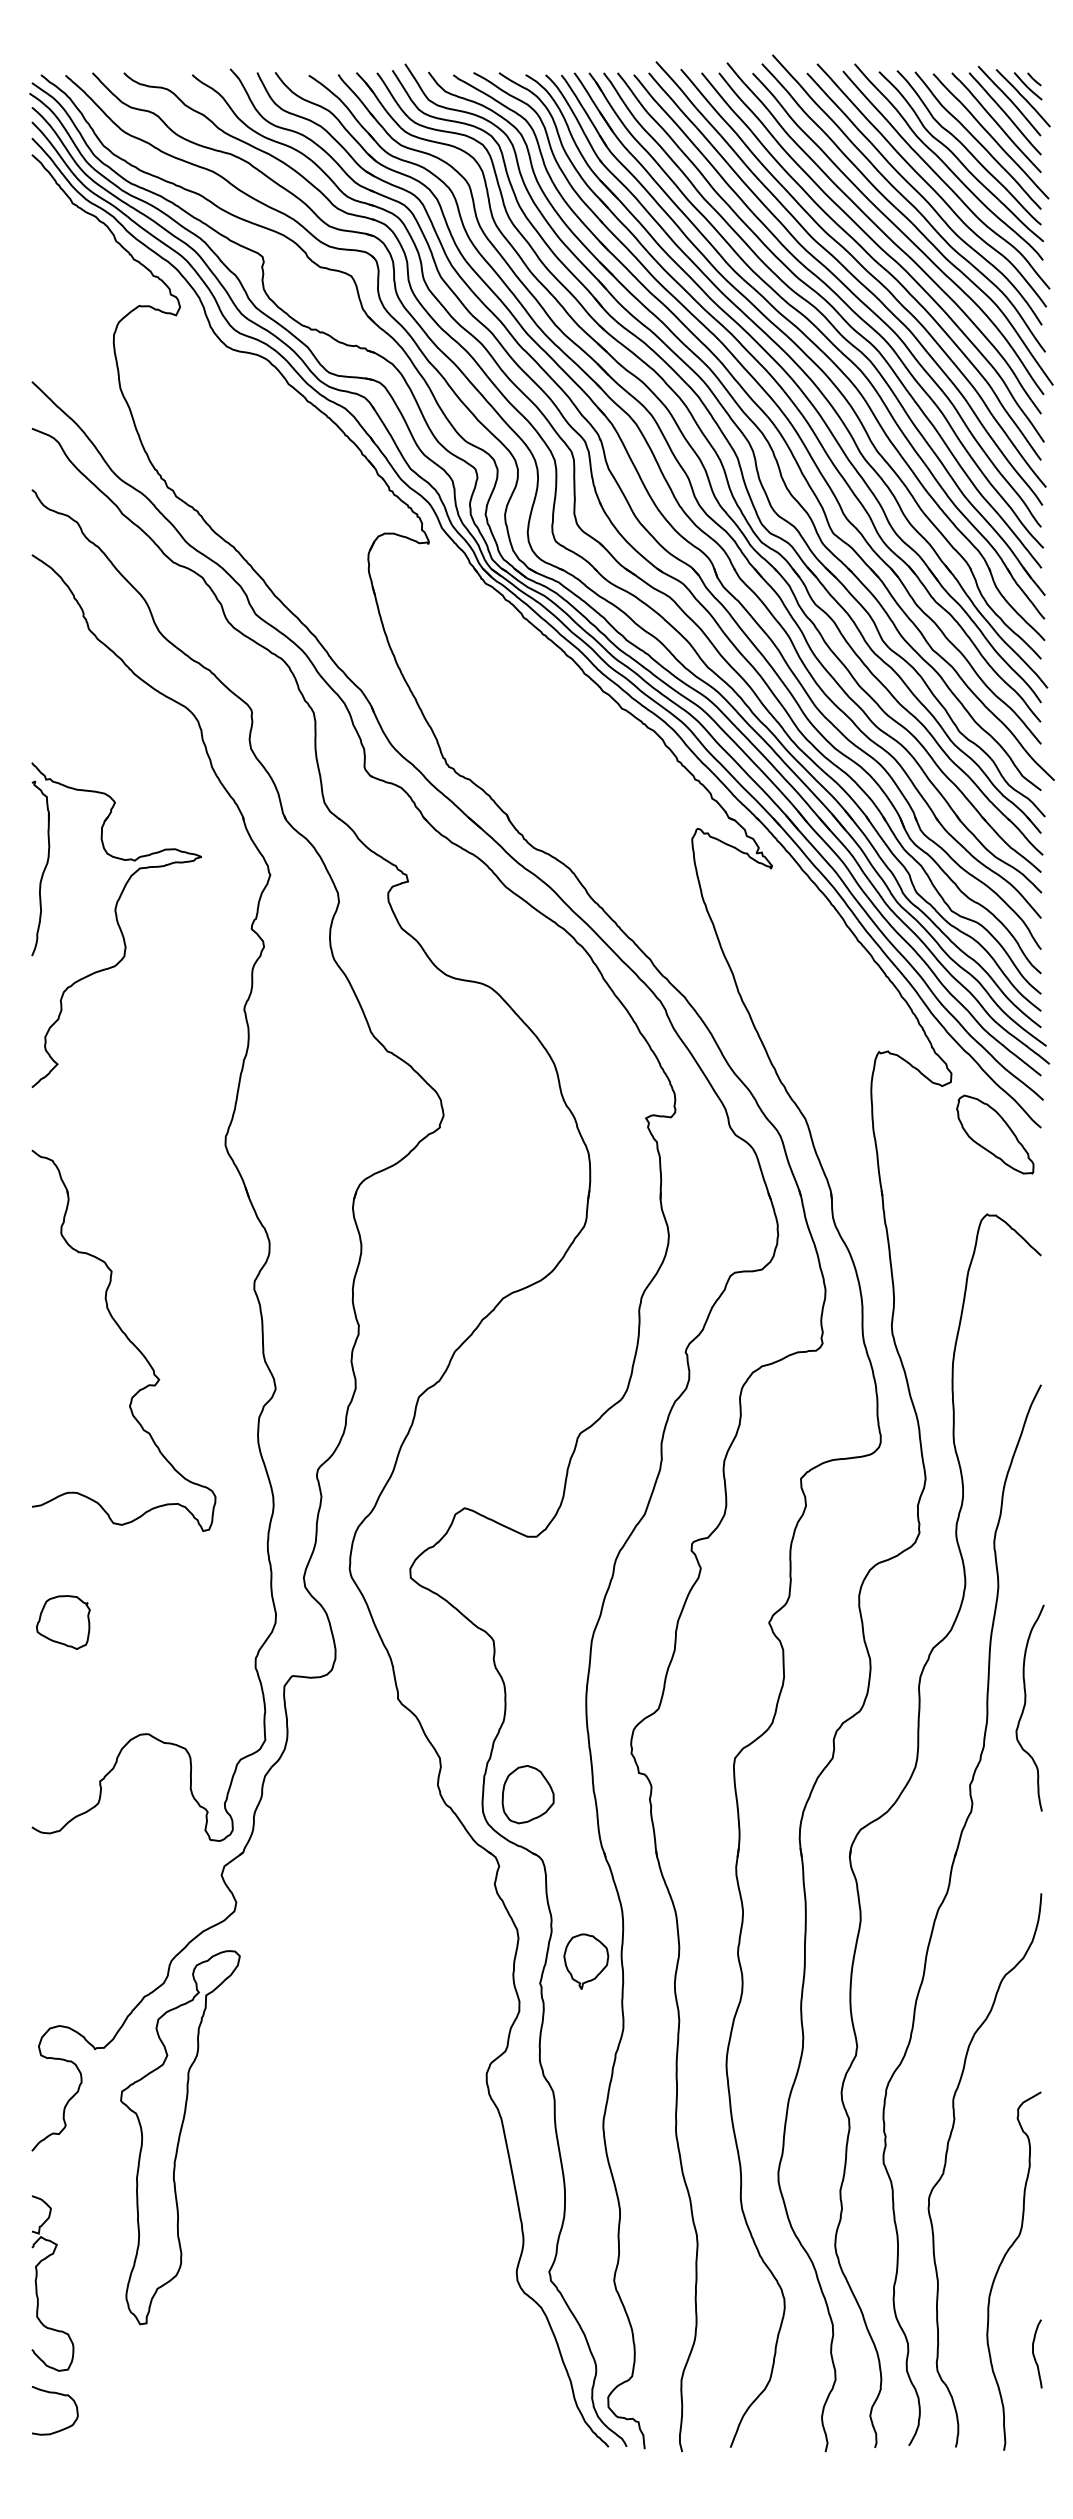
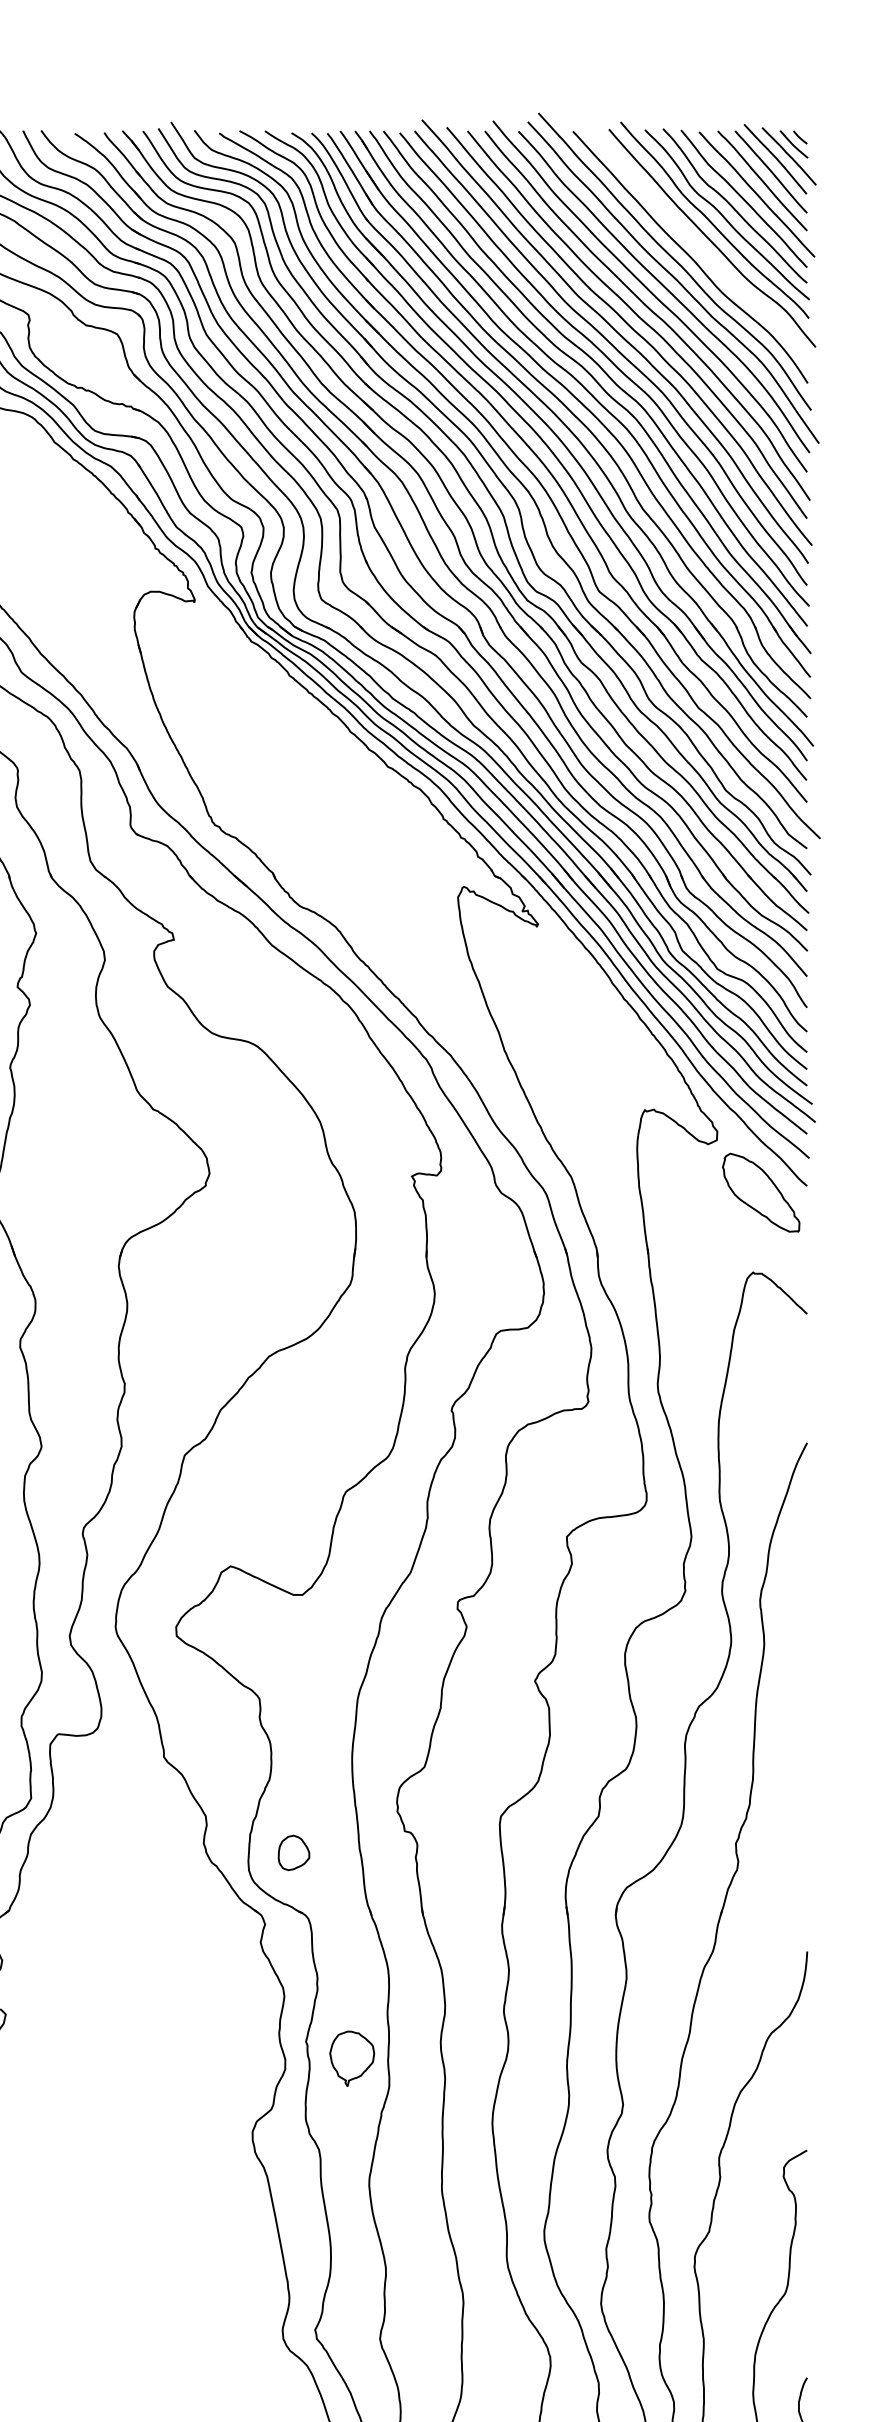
curve: (930, 185) -> (696, 243), removed
curve: (1025, 1706) -> (791, 1764), removed
part: (527, 1794) -> (293, 1852), size x0.6
part: (586, 1961) -> (352, 2058), moved

